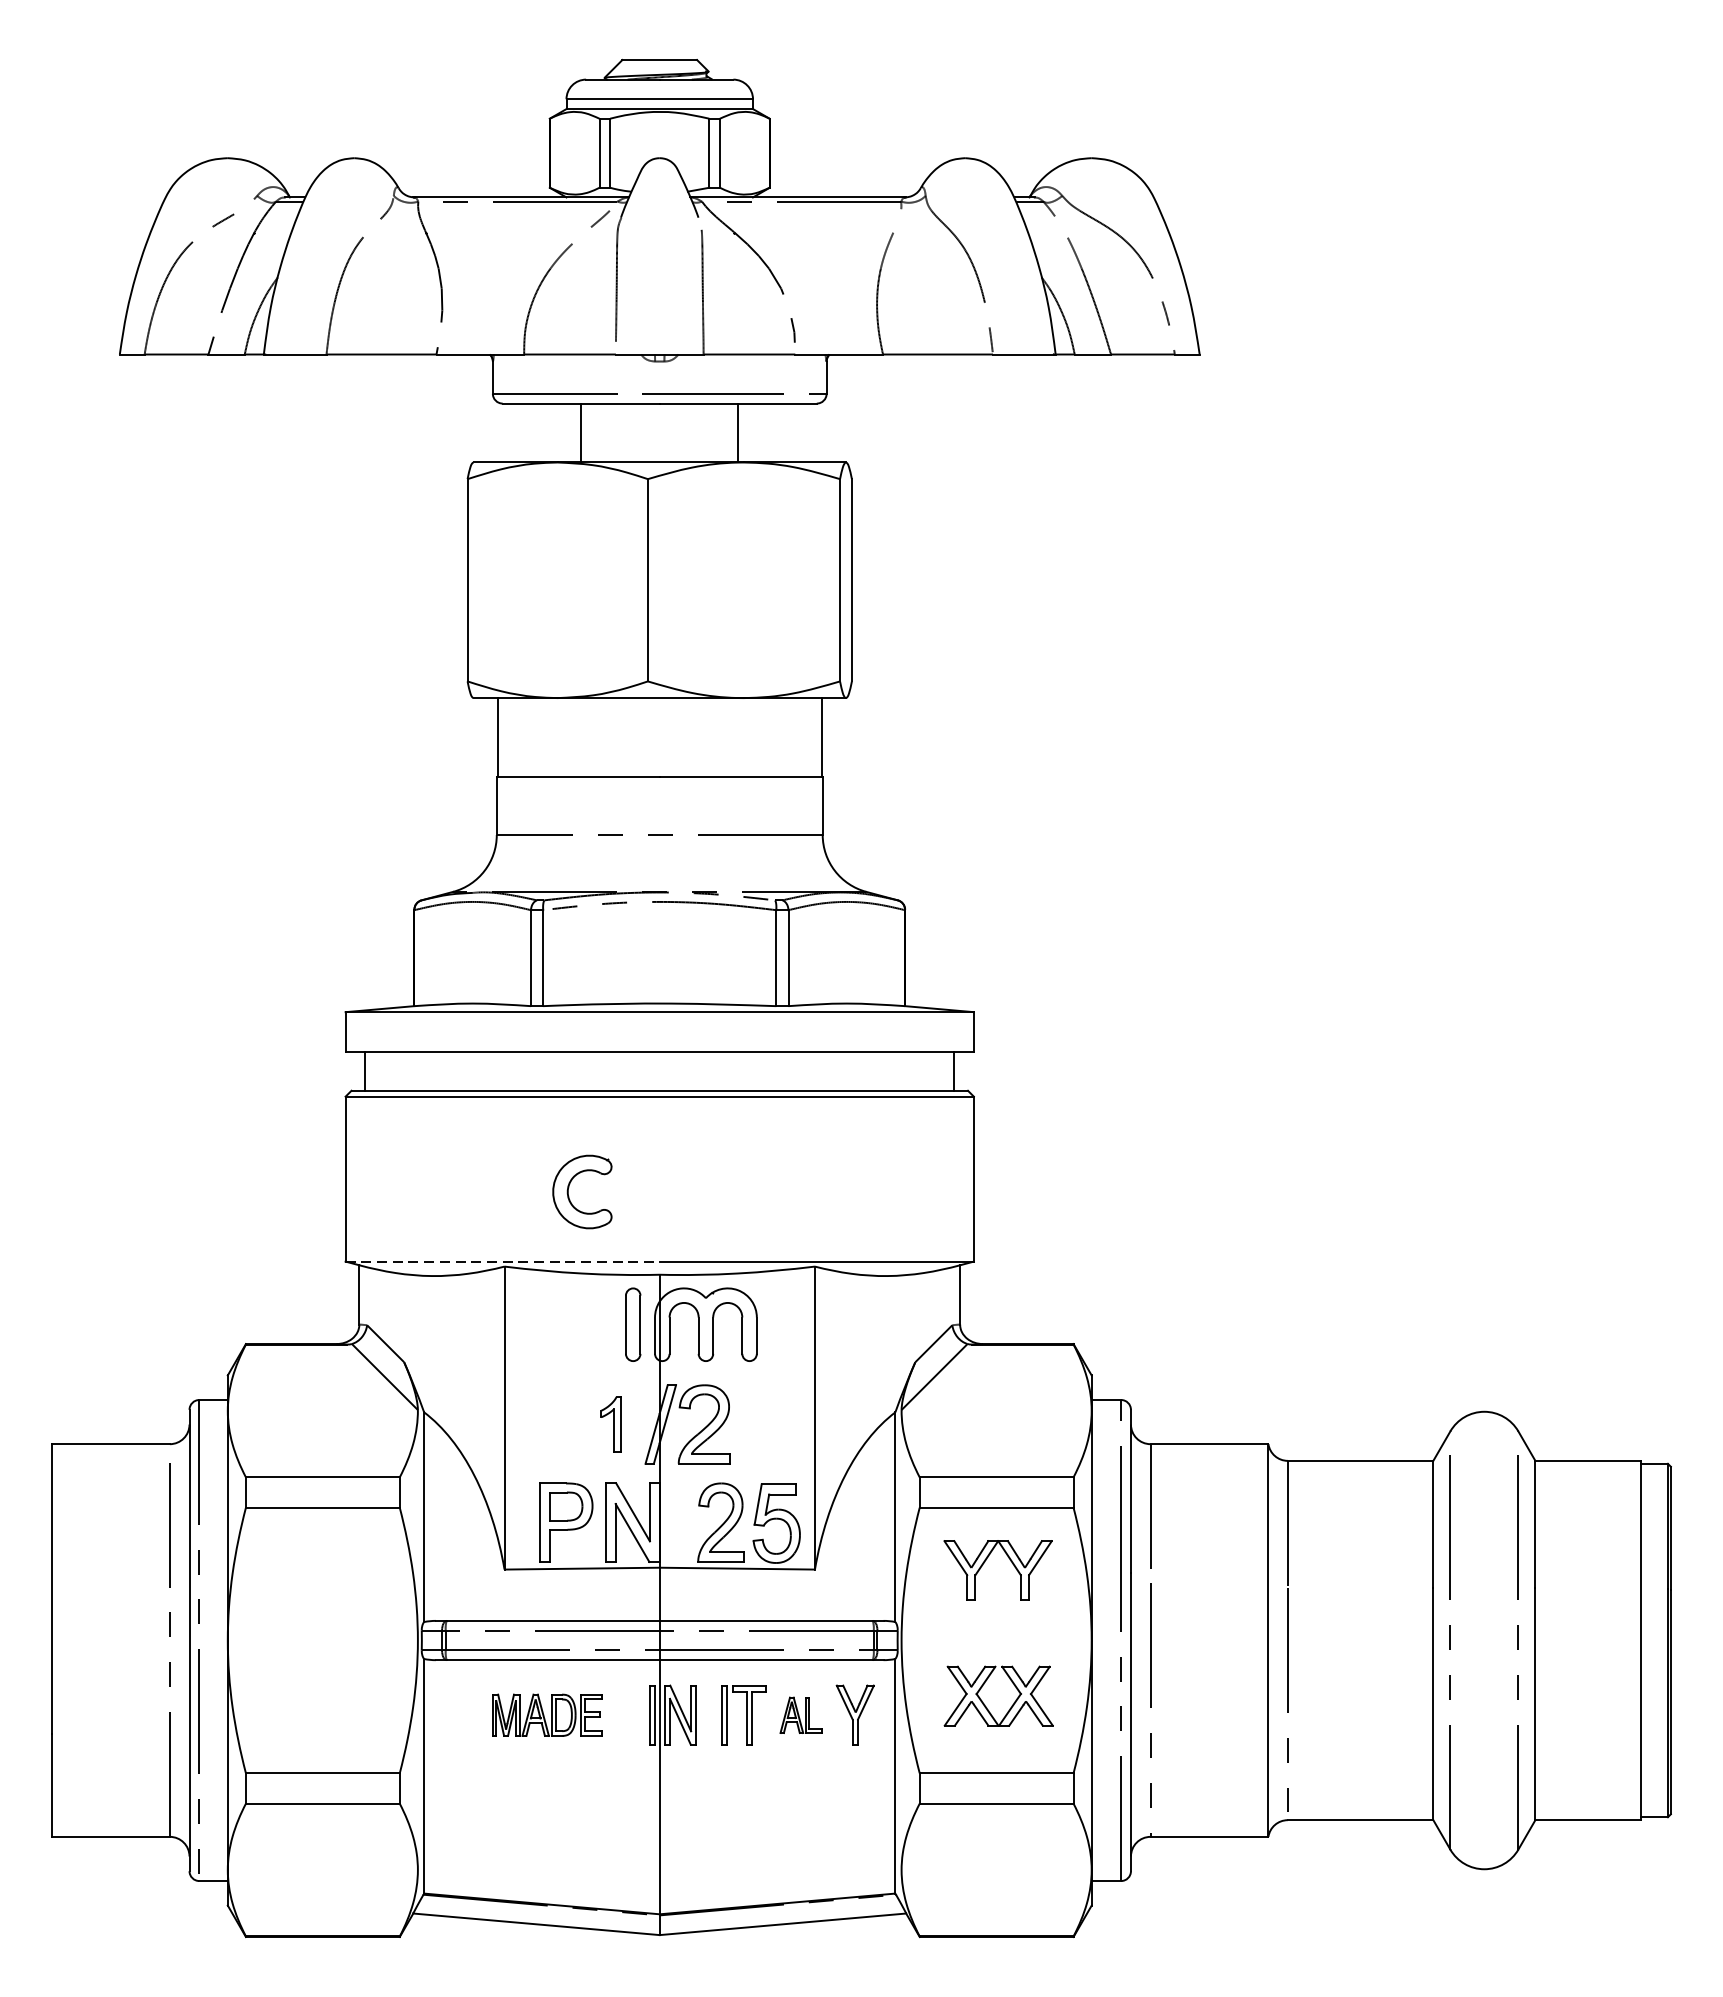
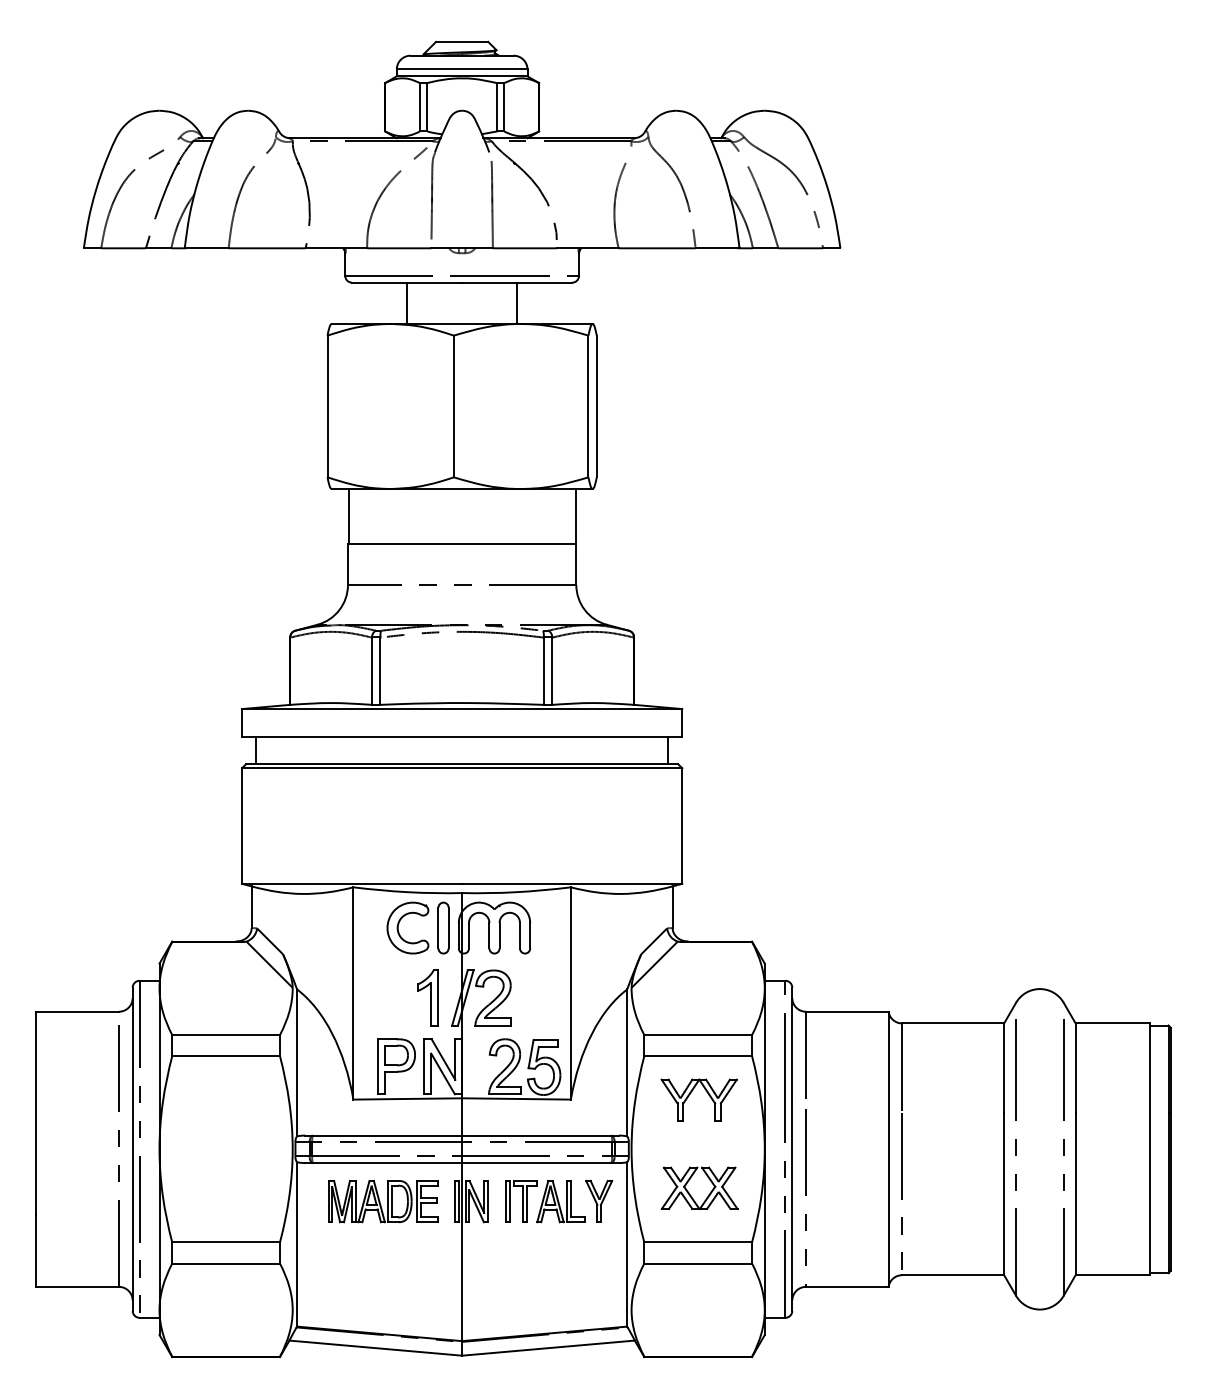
part: (570, 1186) -> (399, 924), moved
line: (503, 1261) -> (352, 883), dashed -> solid
part: (610, 1423) -> (427, 997), size x1.43
part: (547, 1715) -> (383, 1201), size x1.43
part: (800, 1715) -> (560, 1201), size x1.67

